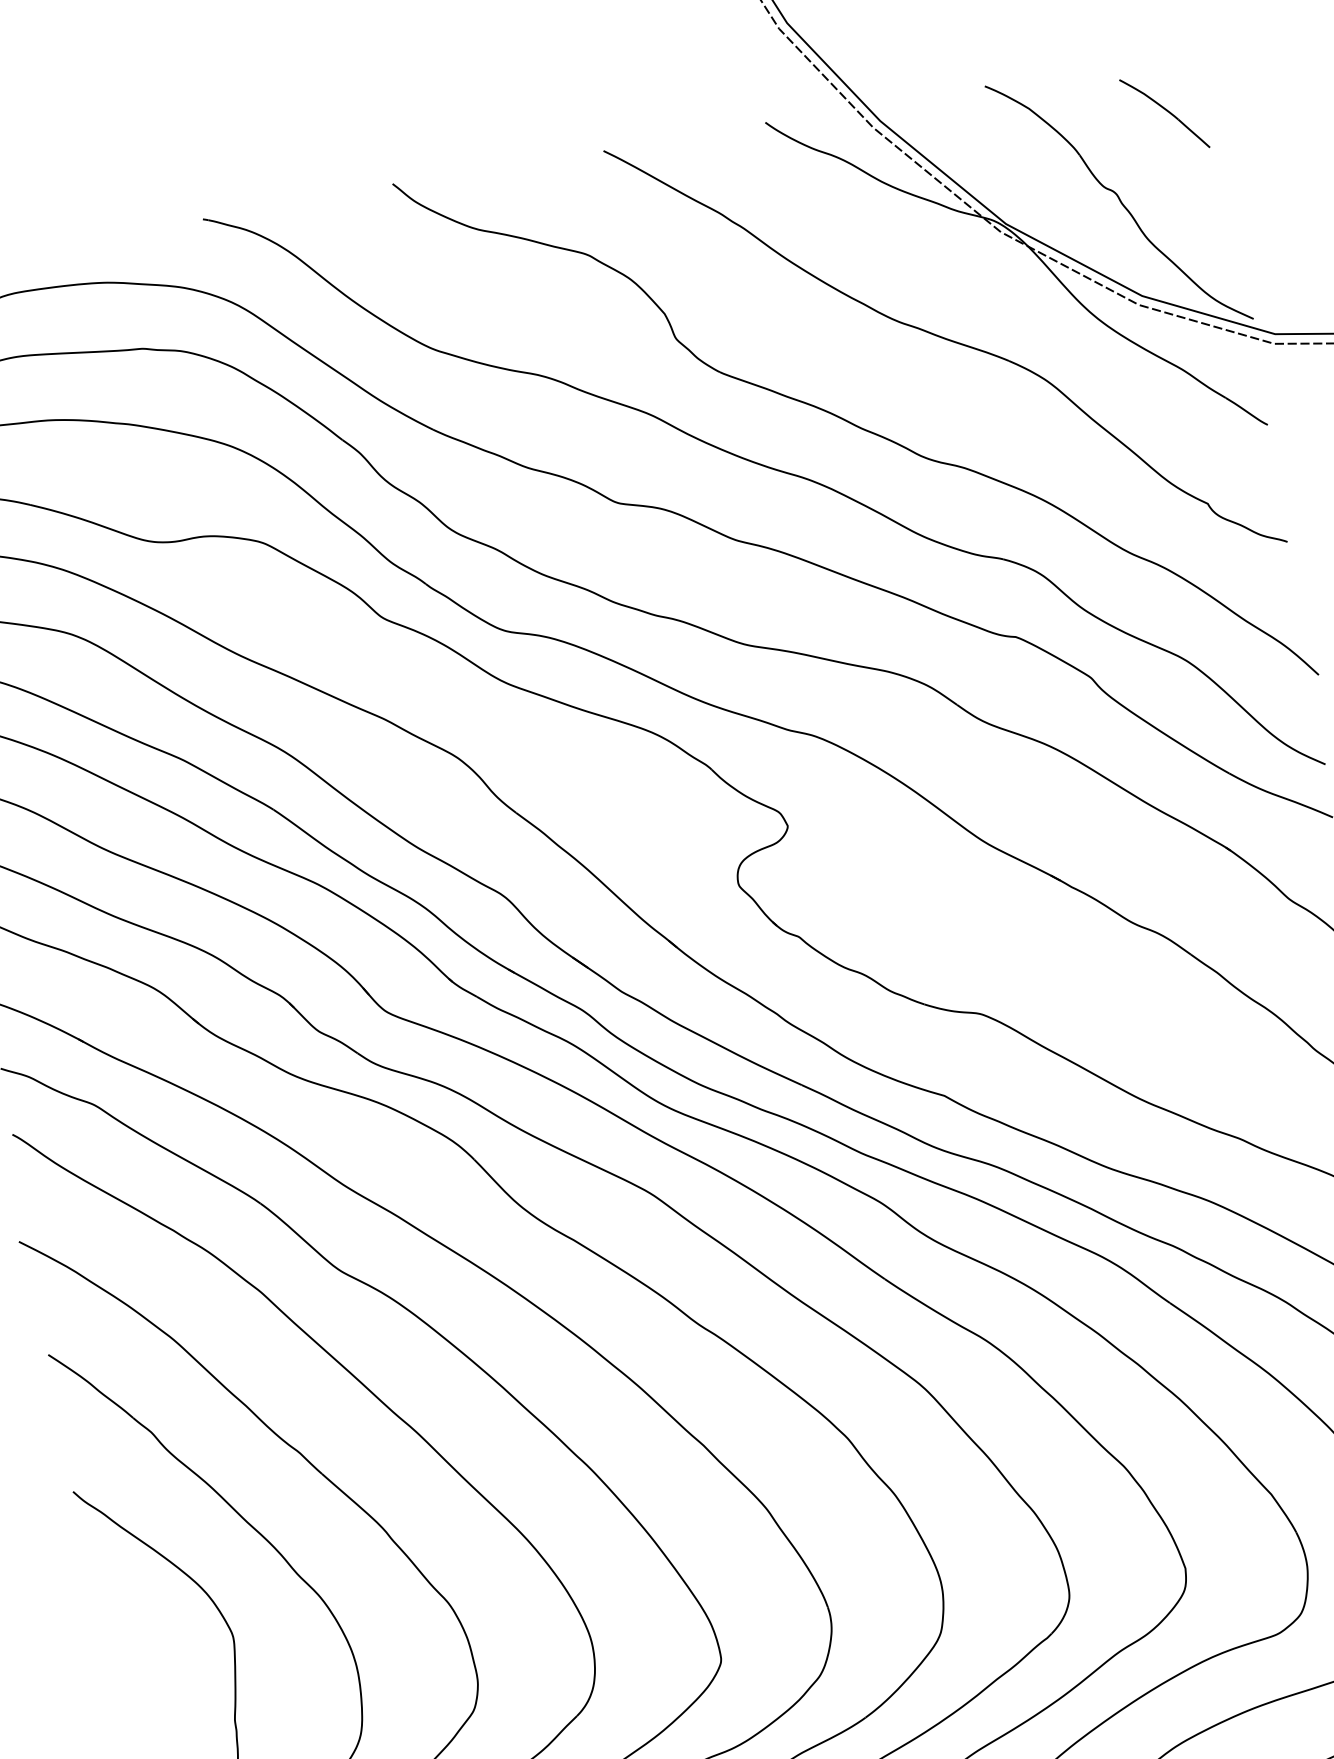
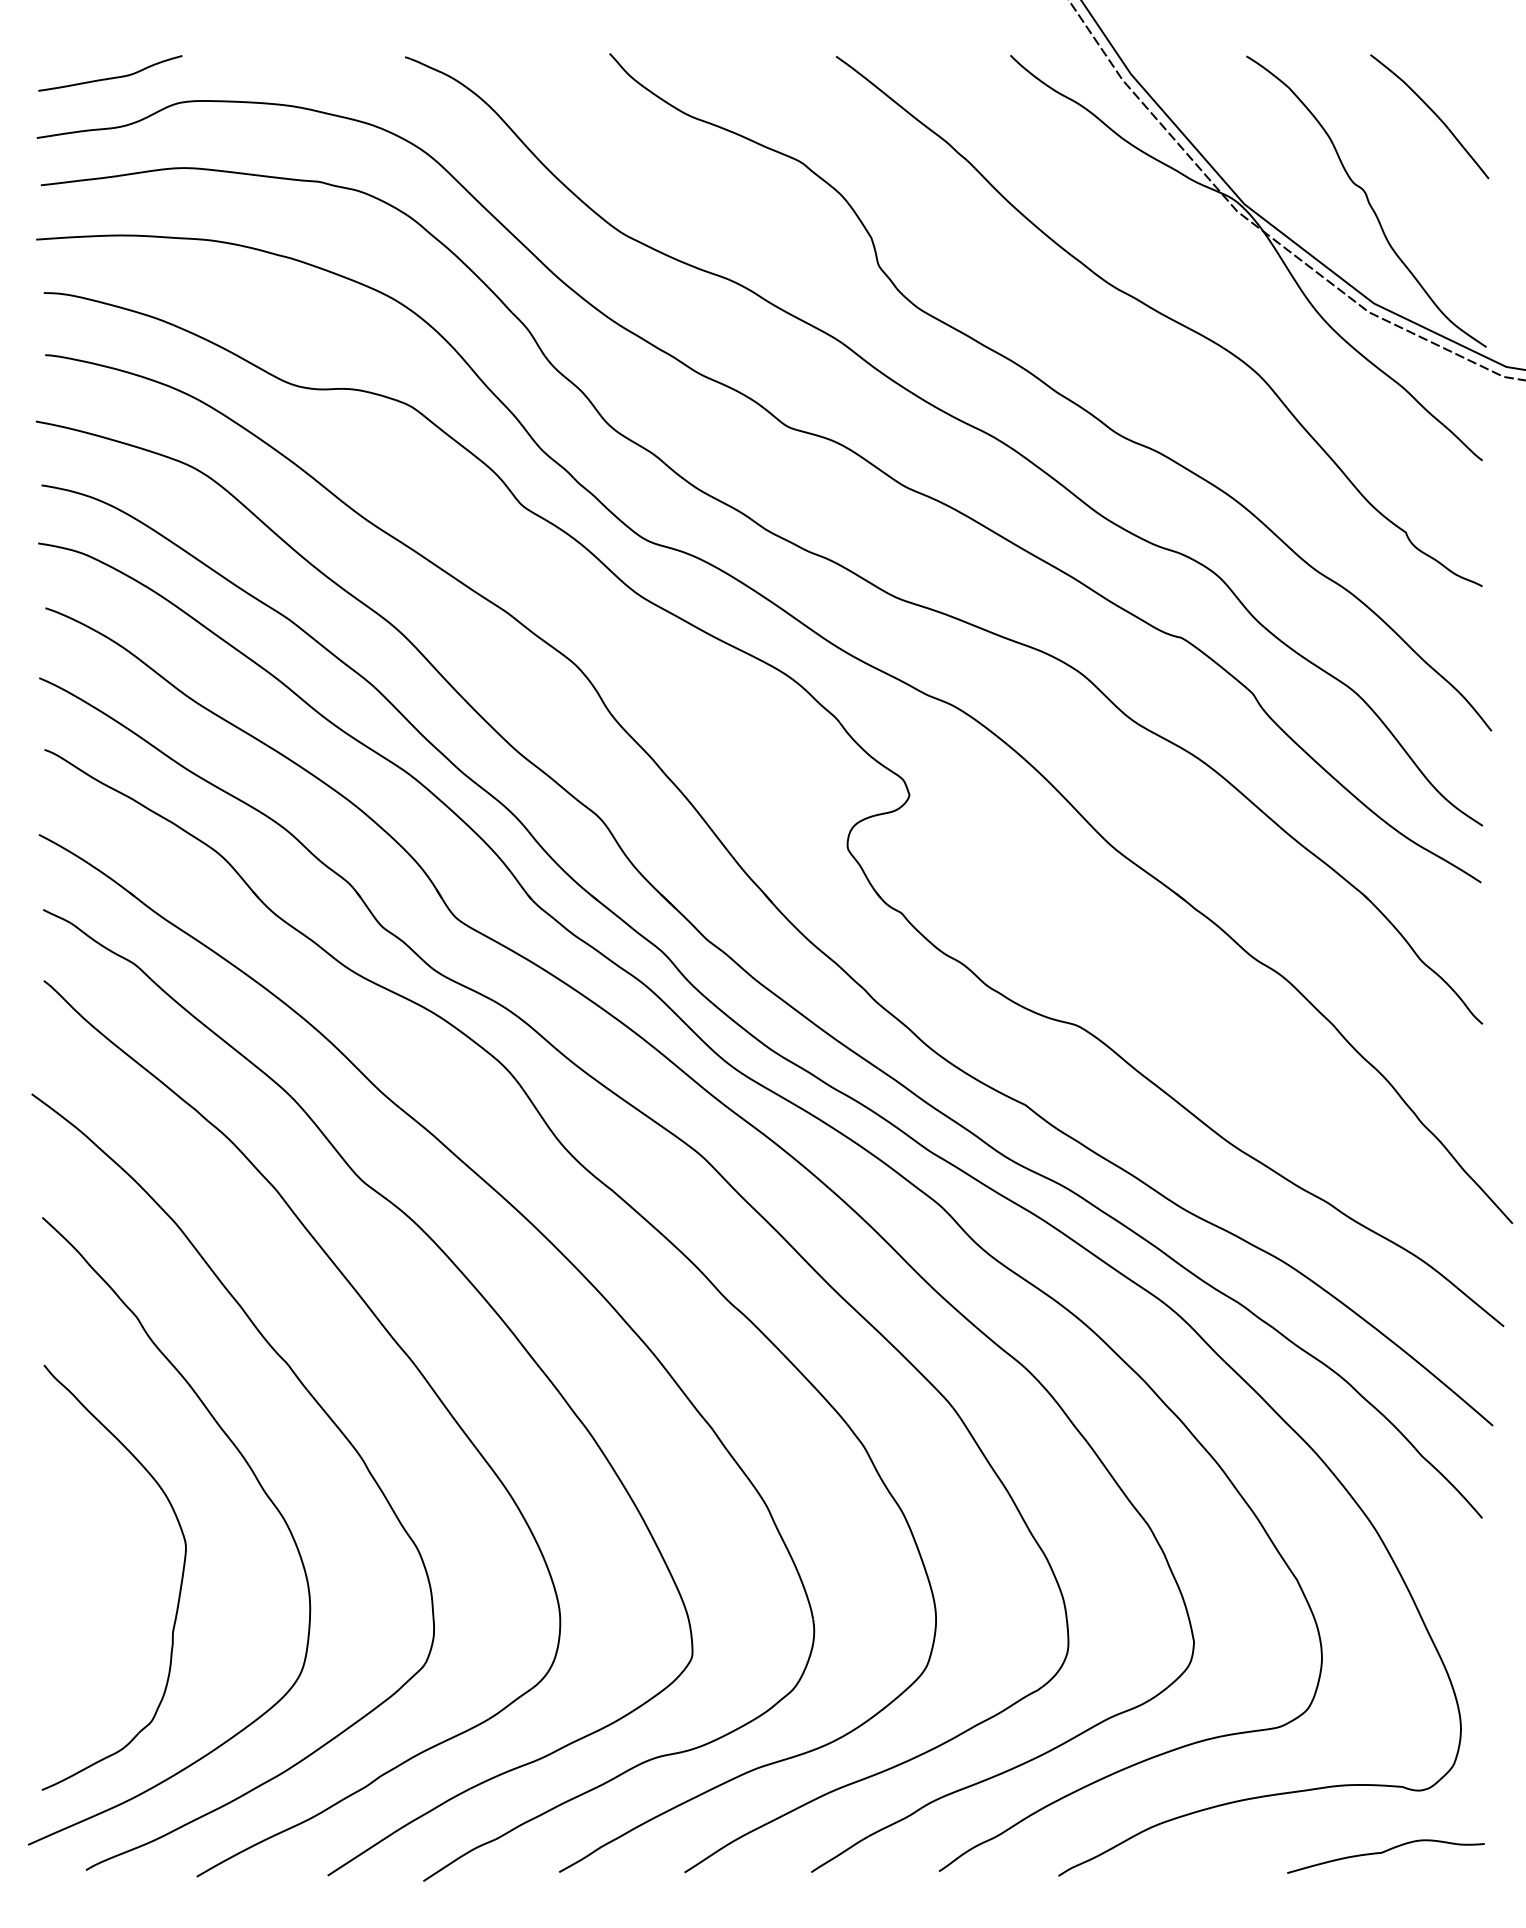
part: (1164, 113) -> (1429, 116), size x1.43

